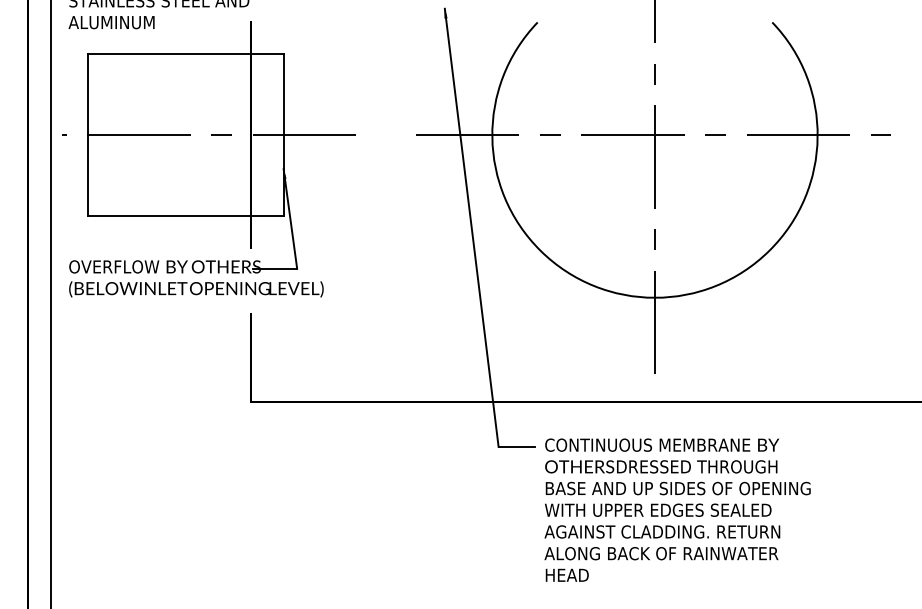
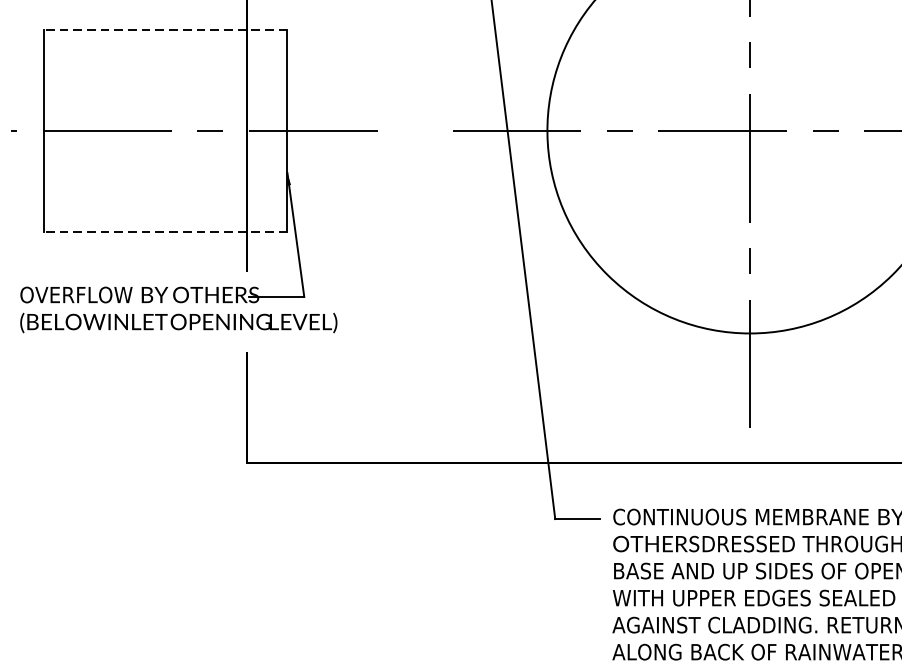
line: (186, 53) -> (166, 29), solid -> dashed
line: (186, 216) -> (166, 232), solid -> dashed

